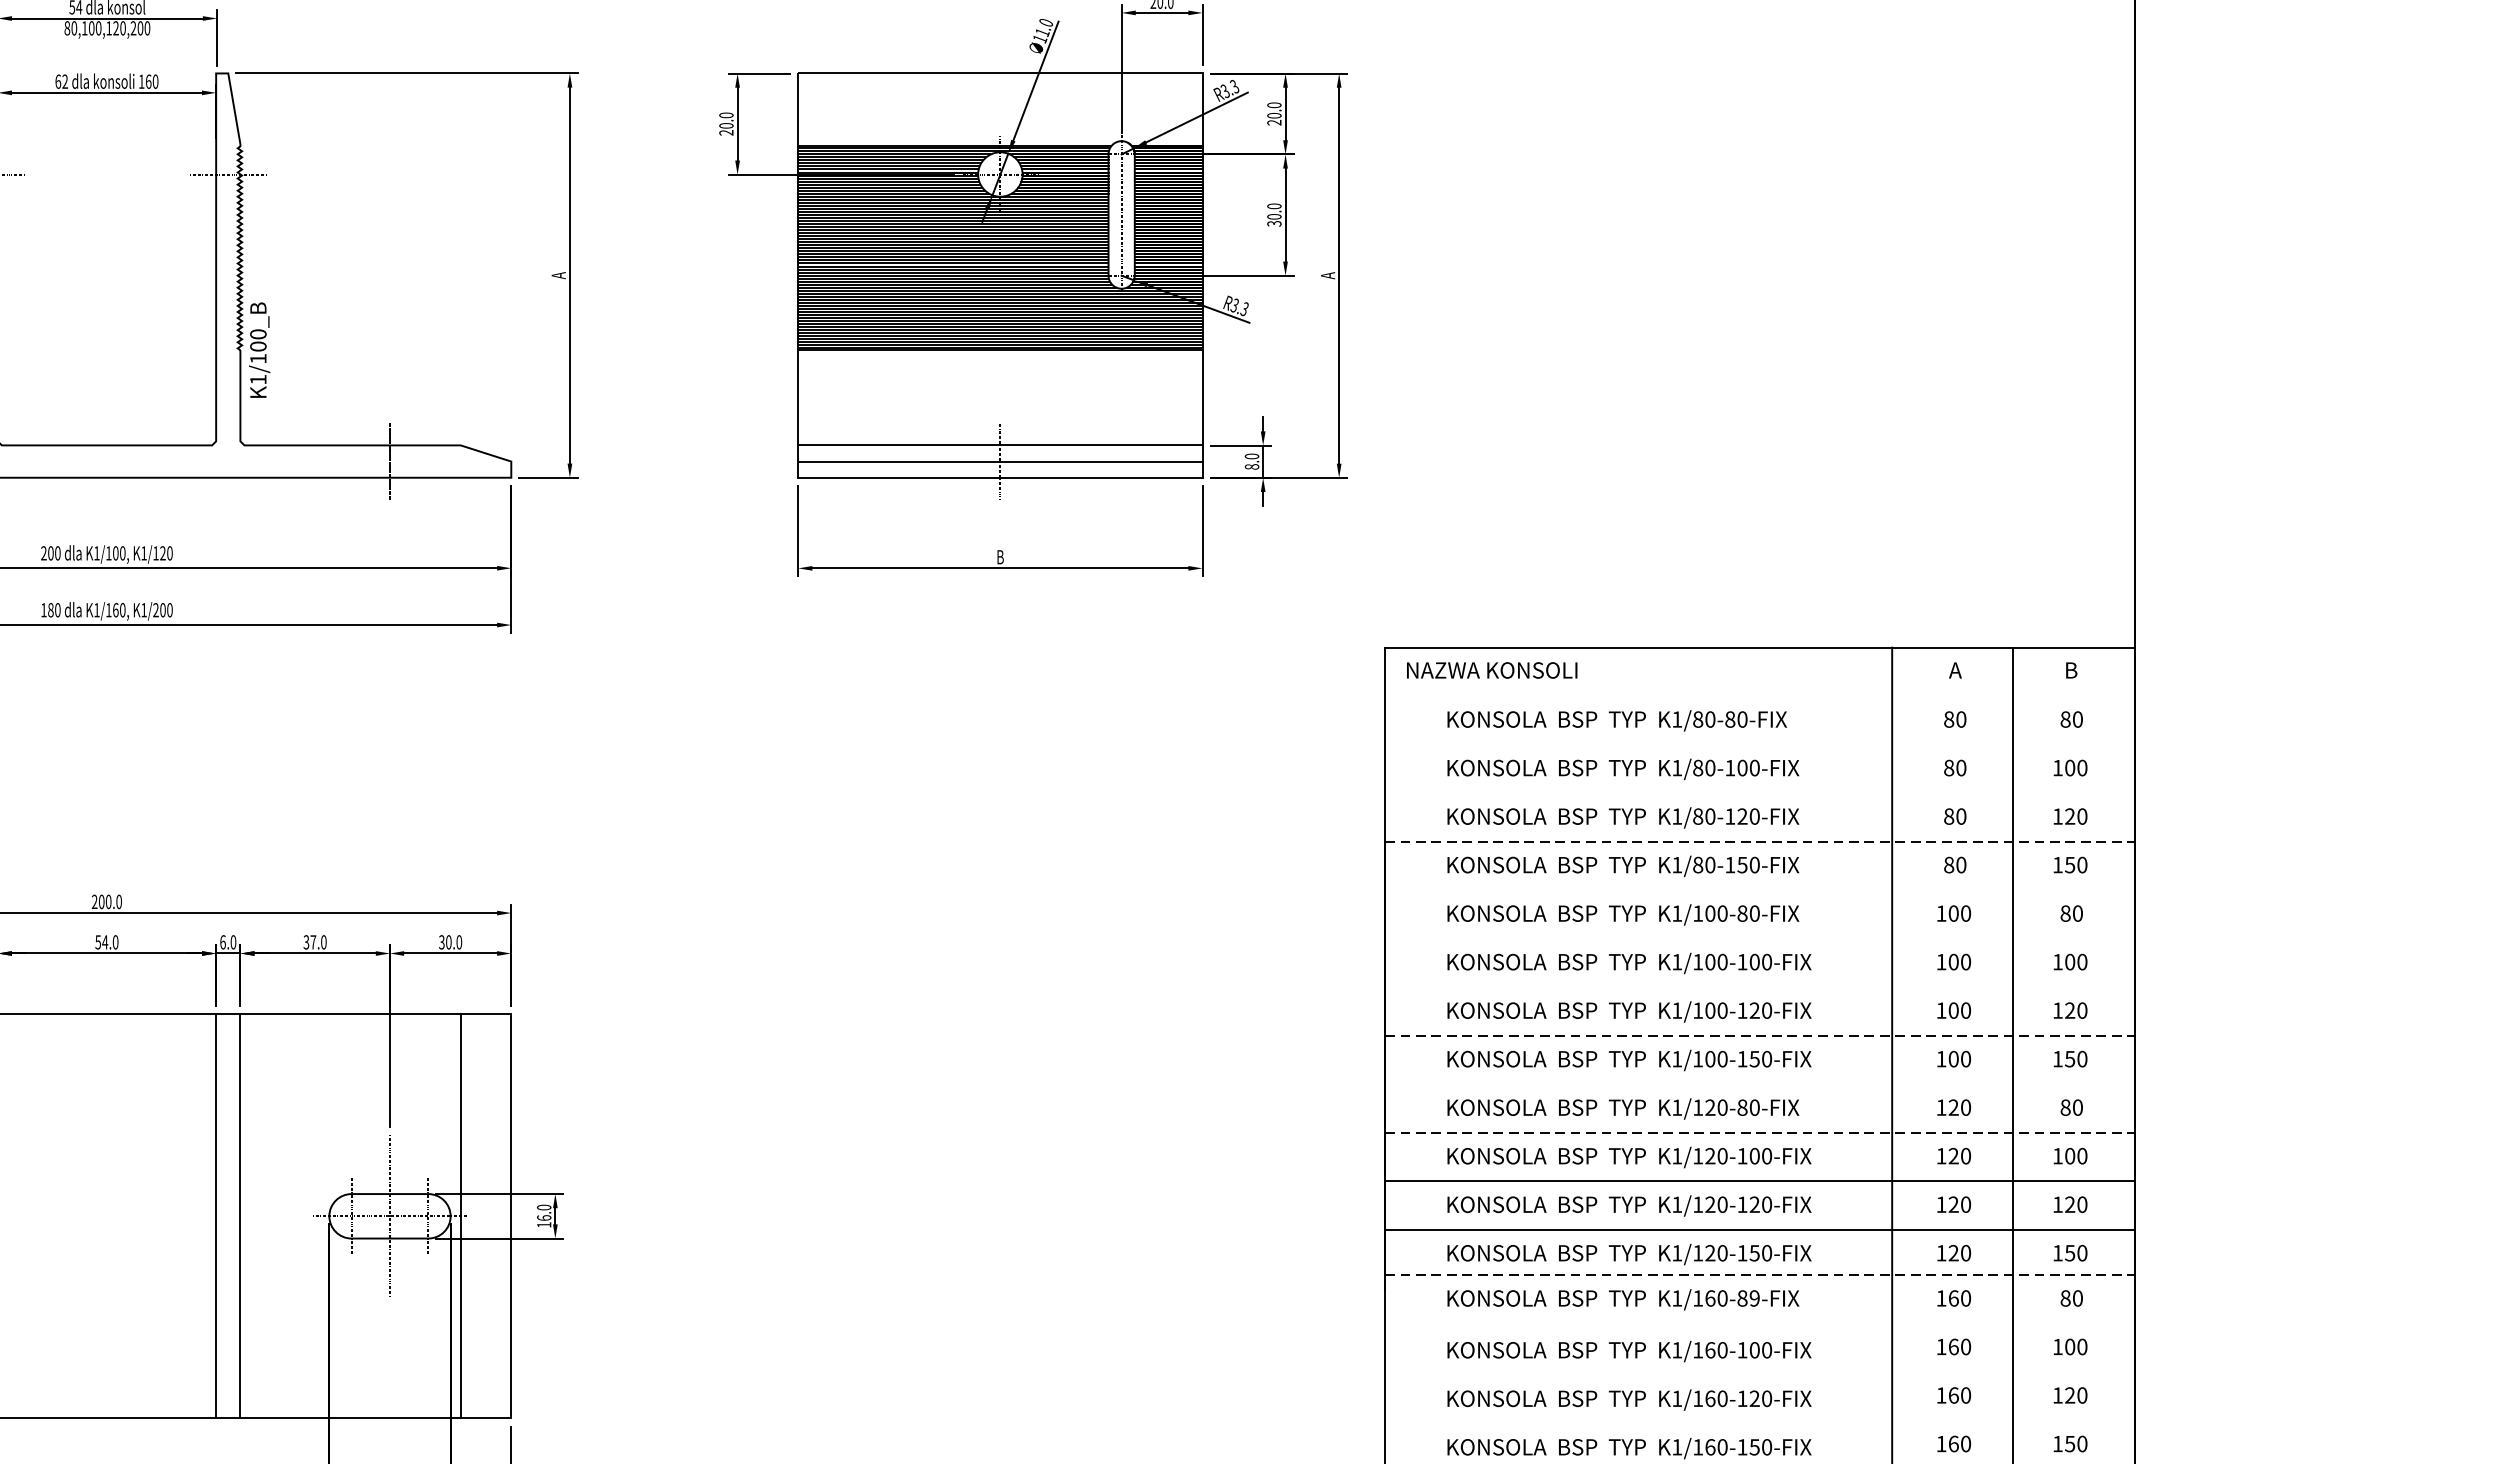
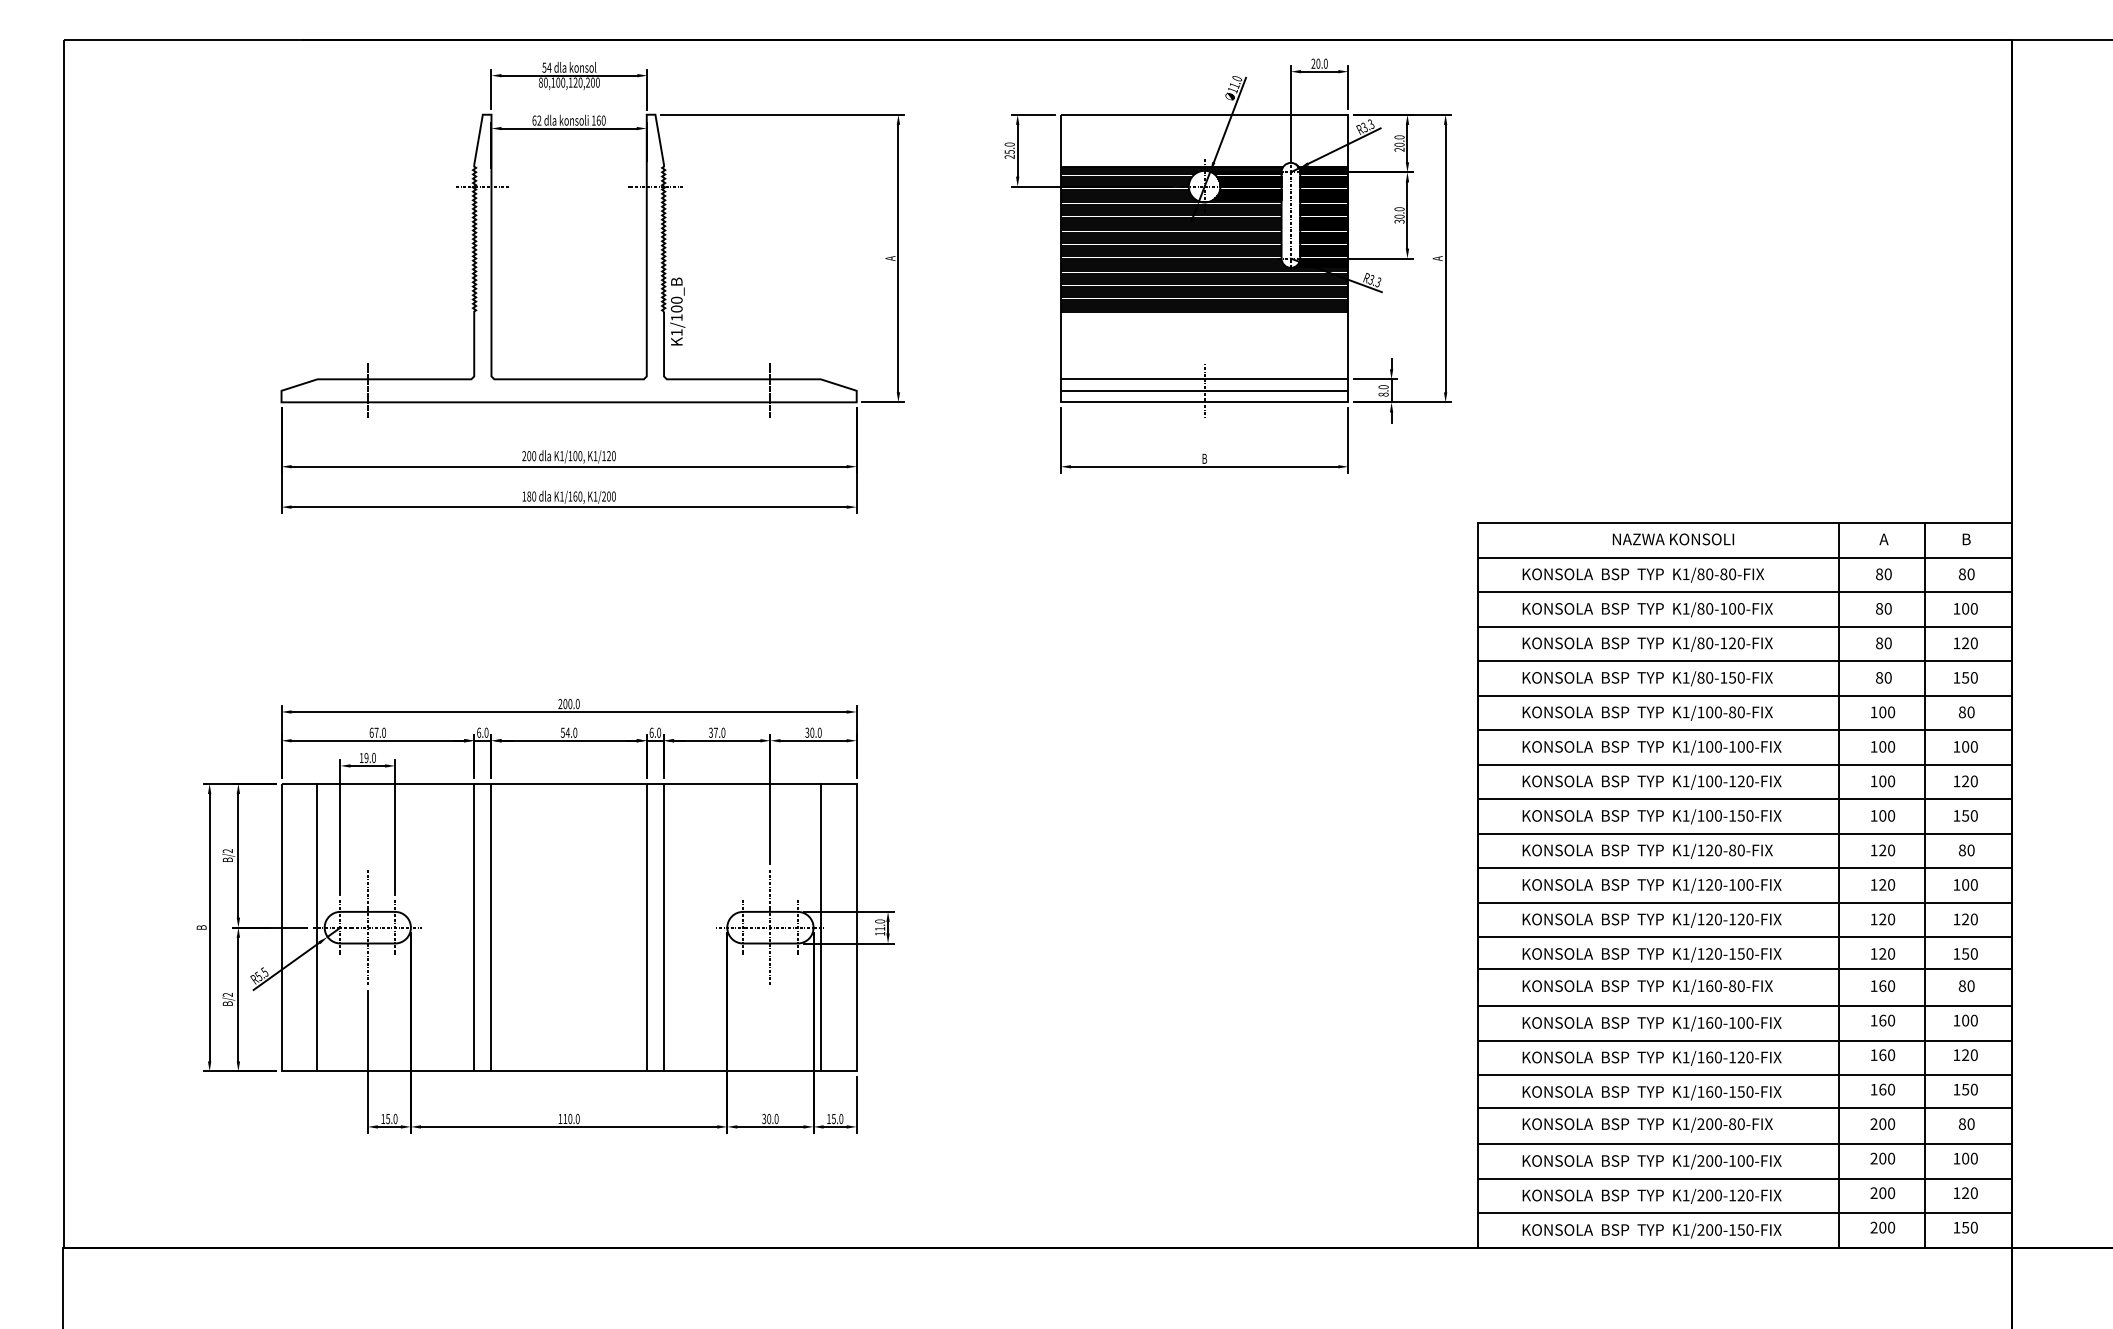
text: (726, 126) -> (1009, 152), 20.0 -> 25.0
text: (1492, 670) -> (1673, 539), moved
line: (1759, 695) -> (1744, 557), added
line: (1759, 745) -> (1744, 592), added
line: (1759, 792) -> (1744, 626), added
line: (1759, 842) -> (1744, 661), dashed -> solid
line: (1759, 889) -> (1744, 695), added
line: (1759, 939) -> (1744, 730), added
line: (1759, 986) -> (1744, 764), added
line: (1759, 1036) -> (1744, 799), dashed -> solid
line: (1759, 1083) -> (1744, 833), added
line: (1759, 1133) -> (1744, 868), dashed -> solid
text: (544, 1217) -> (880, 928), 16.0 -> 11.0
line: (1759, 1275) -> (1744, 969), dashed -> solid
text: (1753, 1297) -> (1740, 985), K1/160-89-FIX -> K1/160-80-FIX
line: (1759, 1327) -> (1744, 1006), added
line: (1759, 1374) -> (1744, 1040), added
line: (1759, 1424) -> (1744, 1075), added

